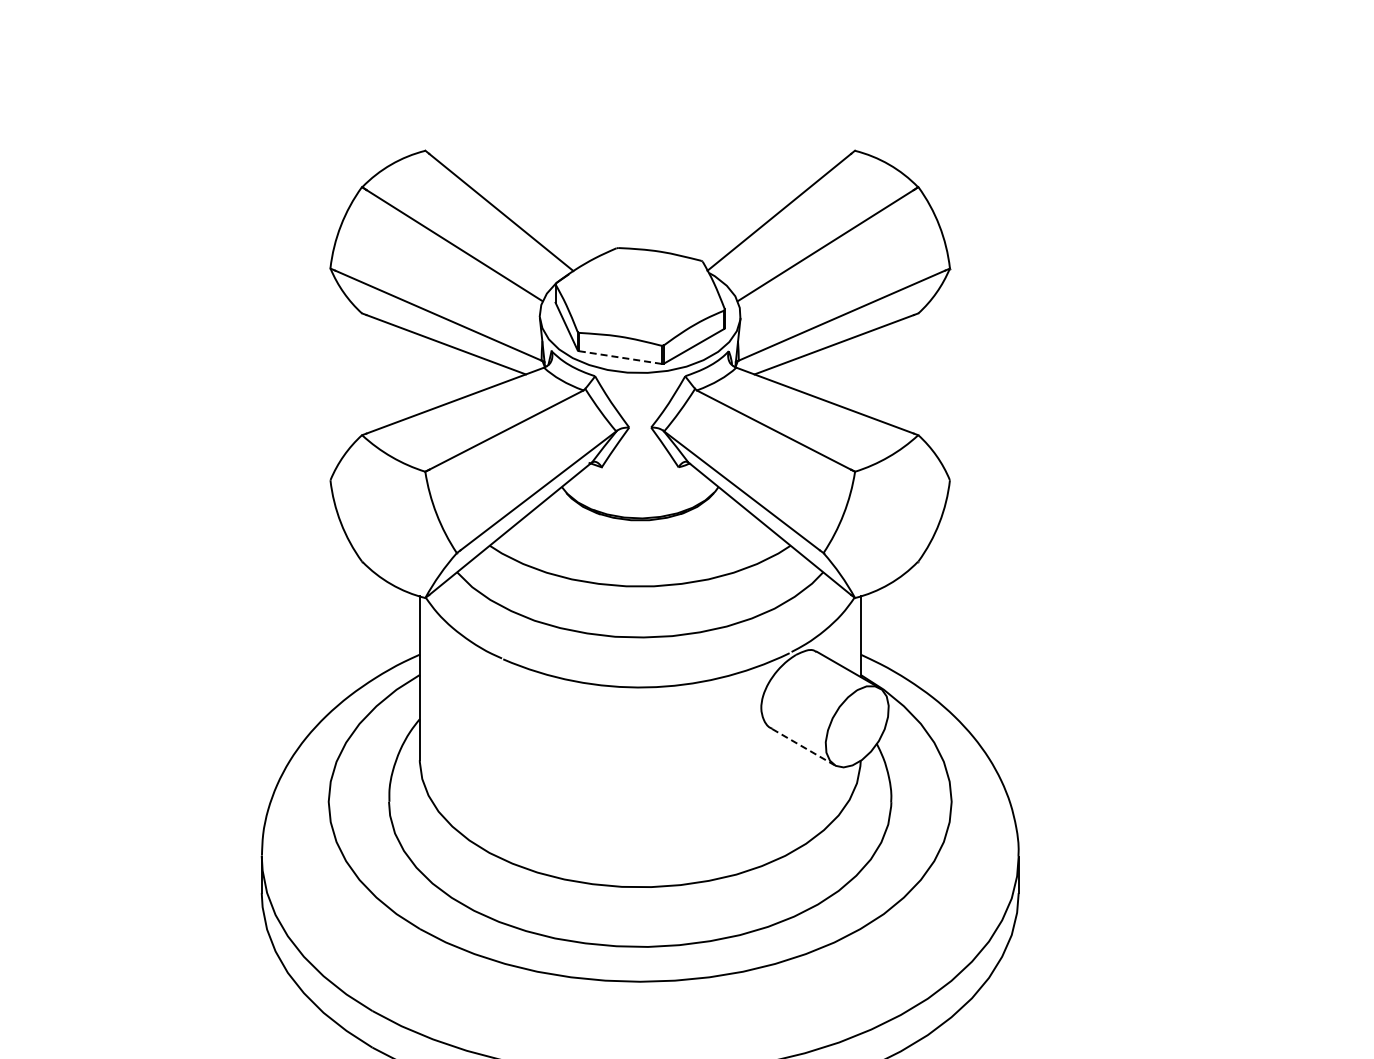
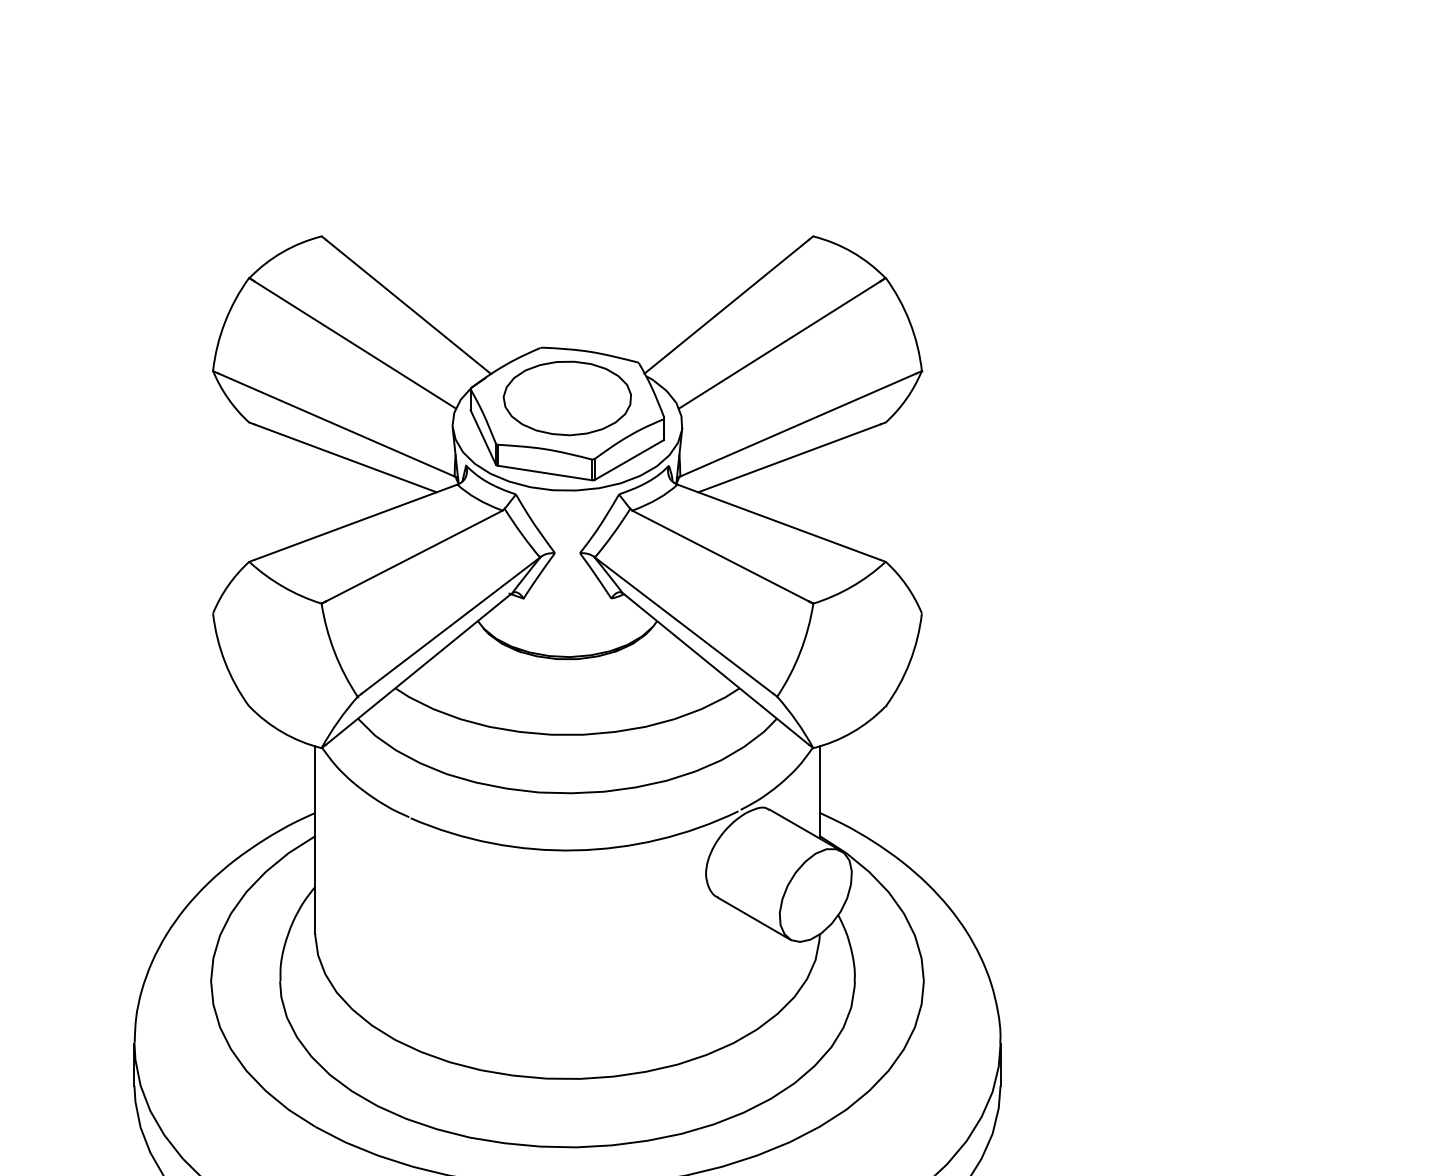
part: (639, 292) -> (566, 398), added
line: (620, 357) -> (544, 472), dashed -> solid
line: (803, 747) -> (754, 919), dashed -> solid

